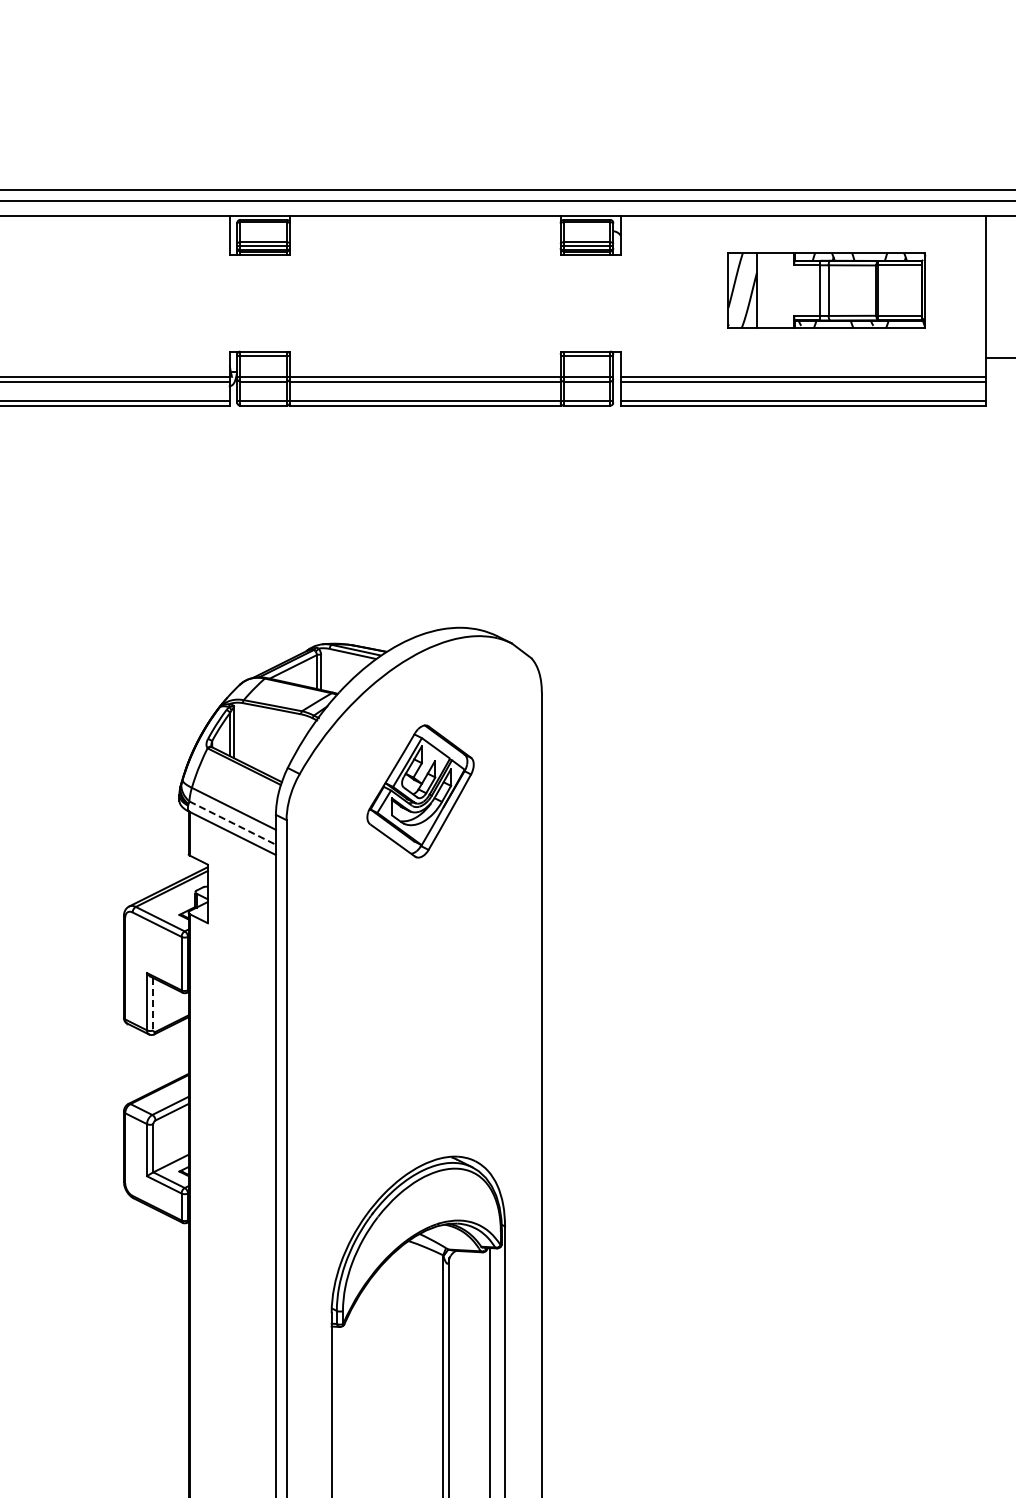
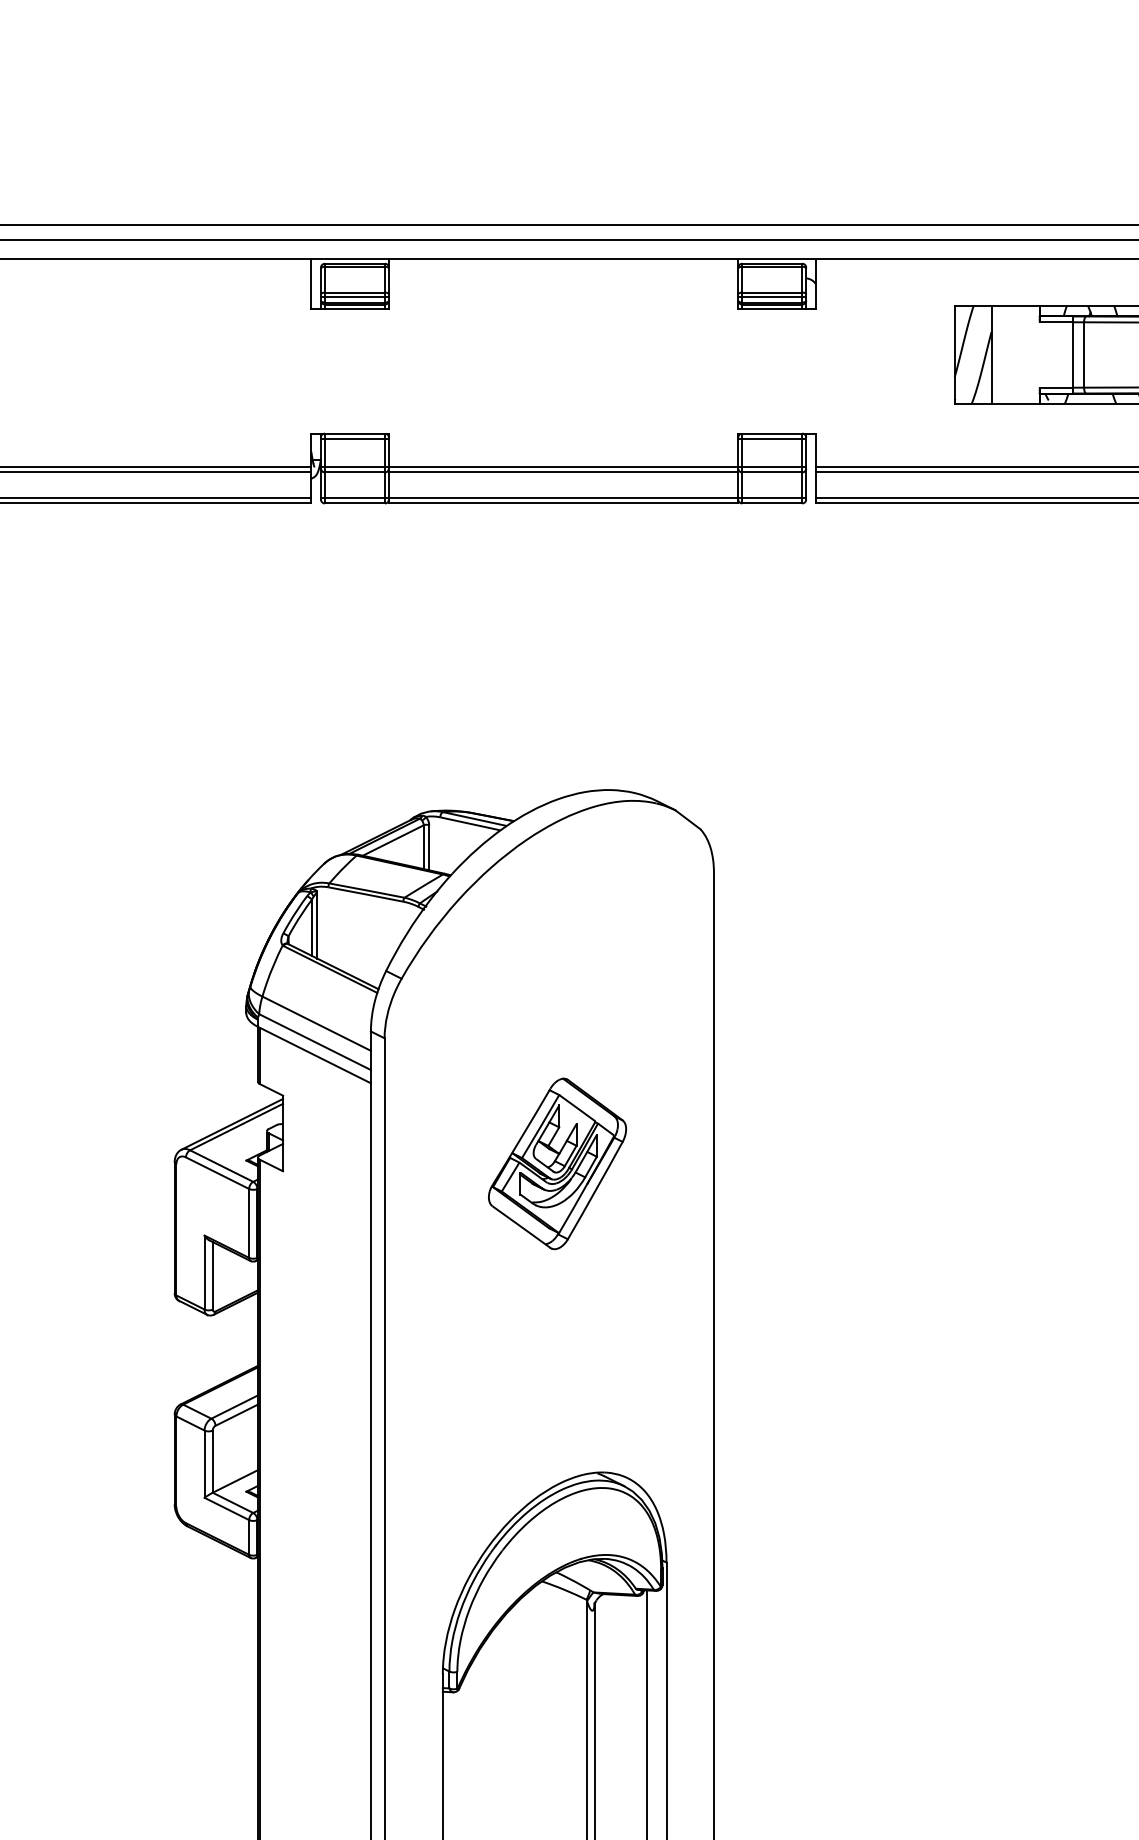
part: (420, 791) -> (557, 1163), moved
line: (233, 823) -> (316, 1042), dashed -> solid
line: (153, 1004) -> (212, 1276), dashed -> solid

